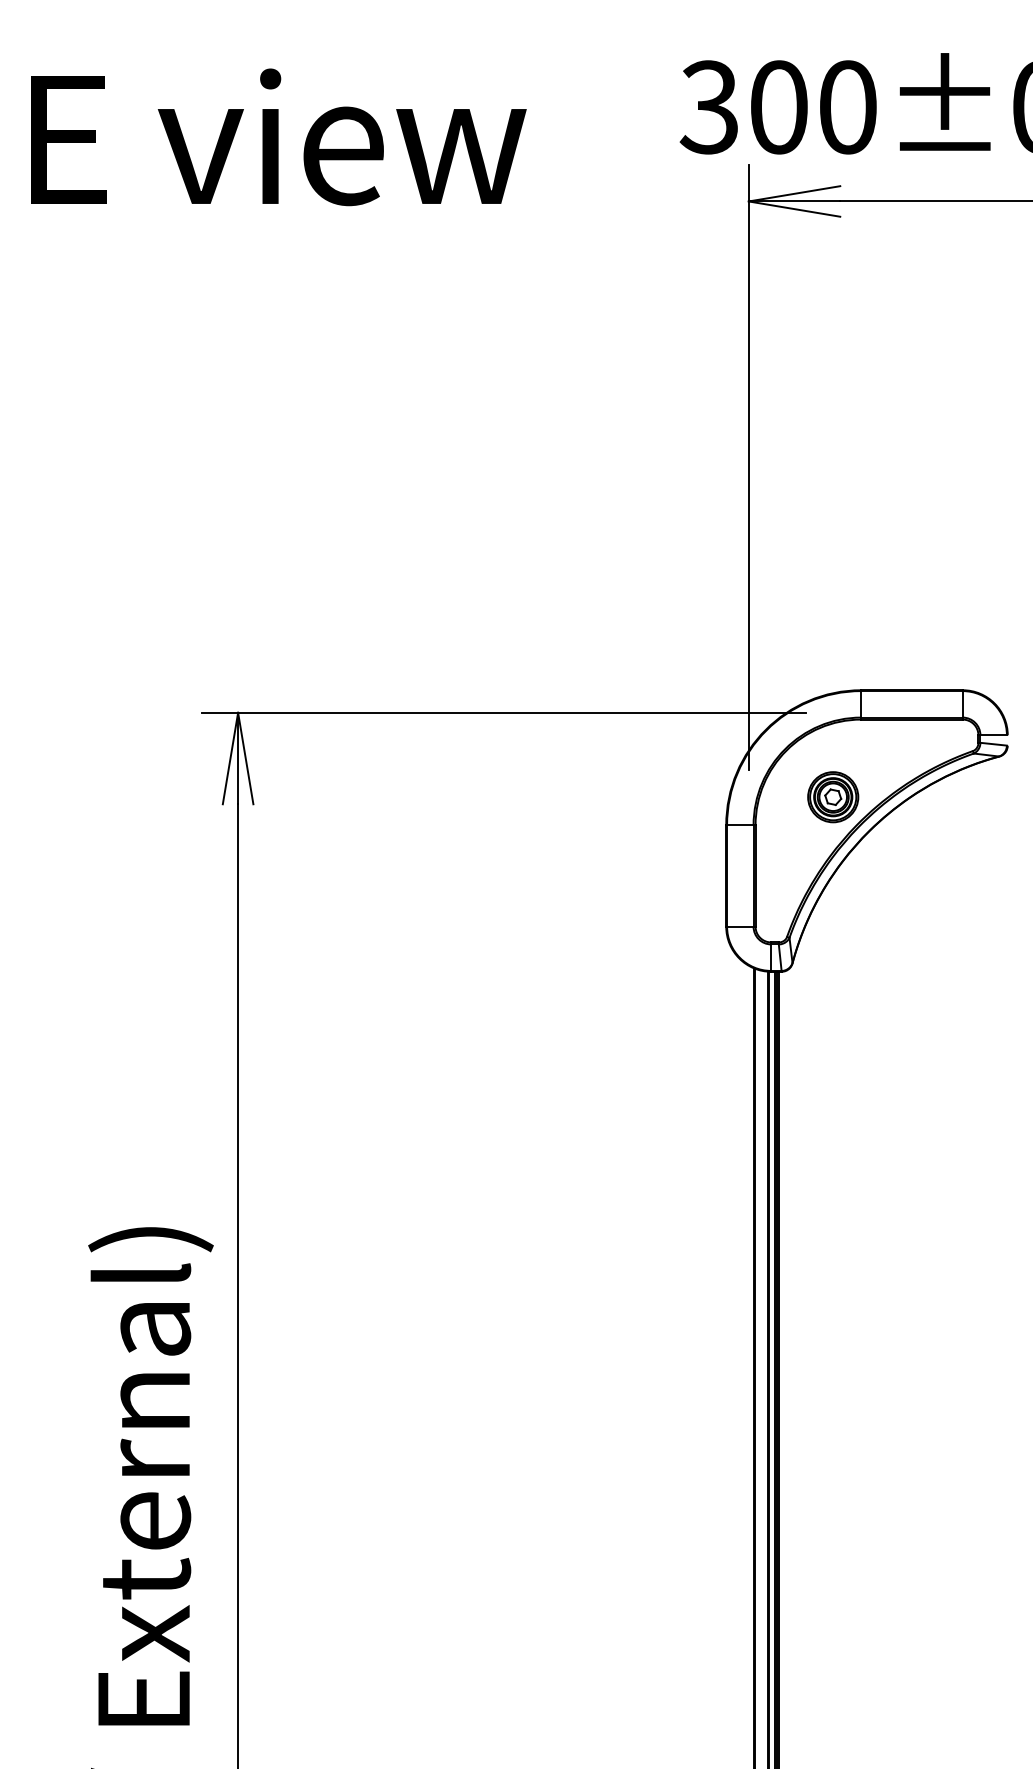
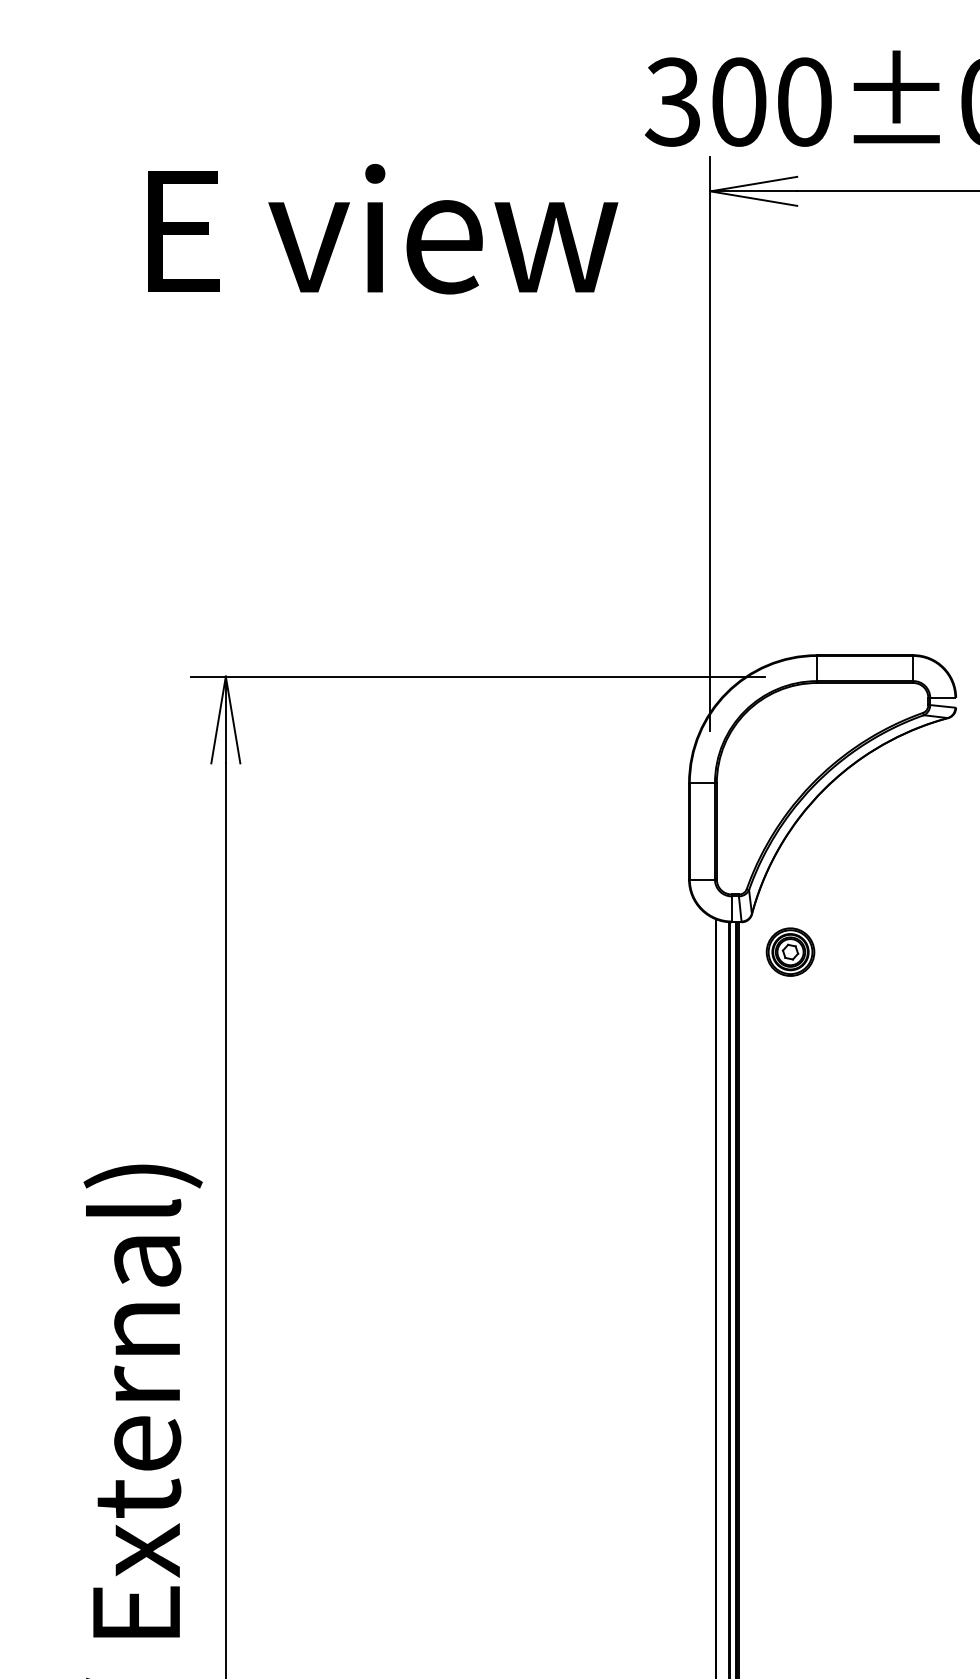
text: (278, 137) -> (382, 229), moved
part: (833, 797) -> (790, 952), moved

